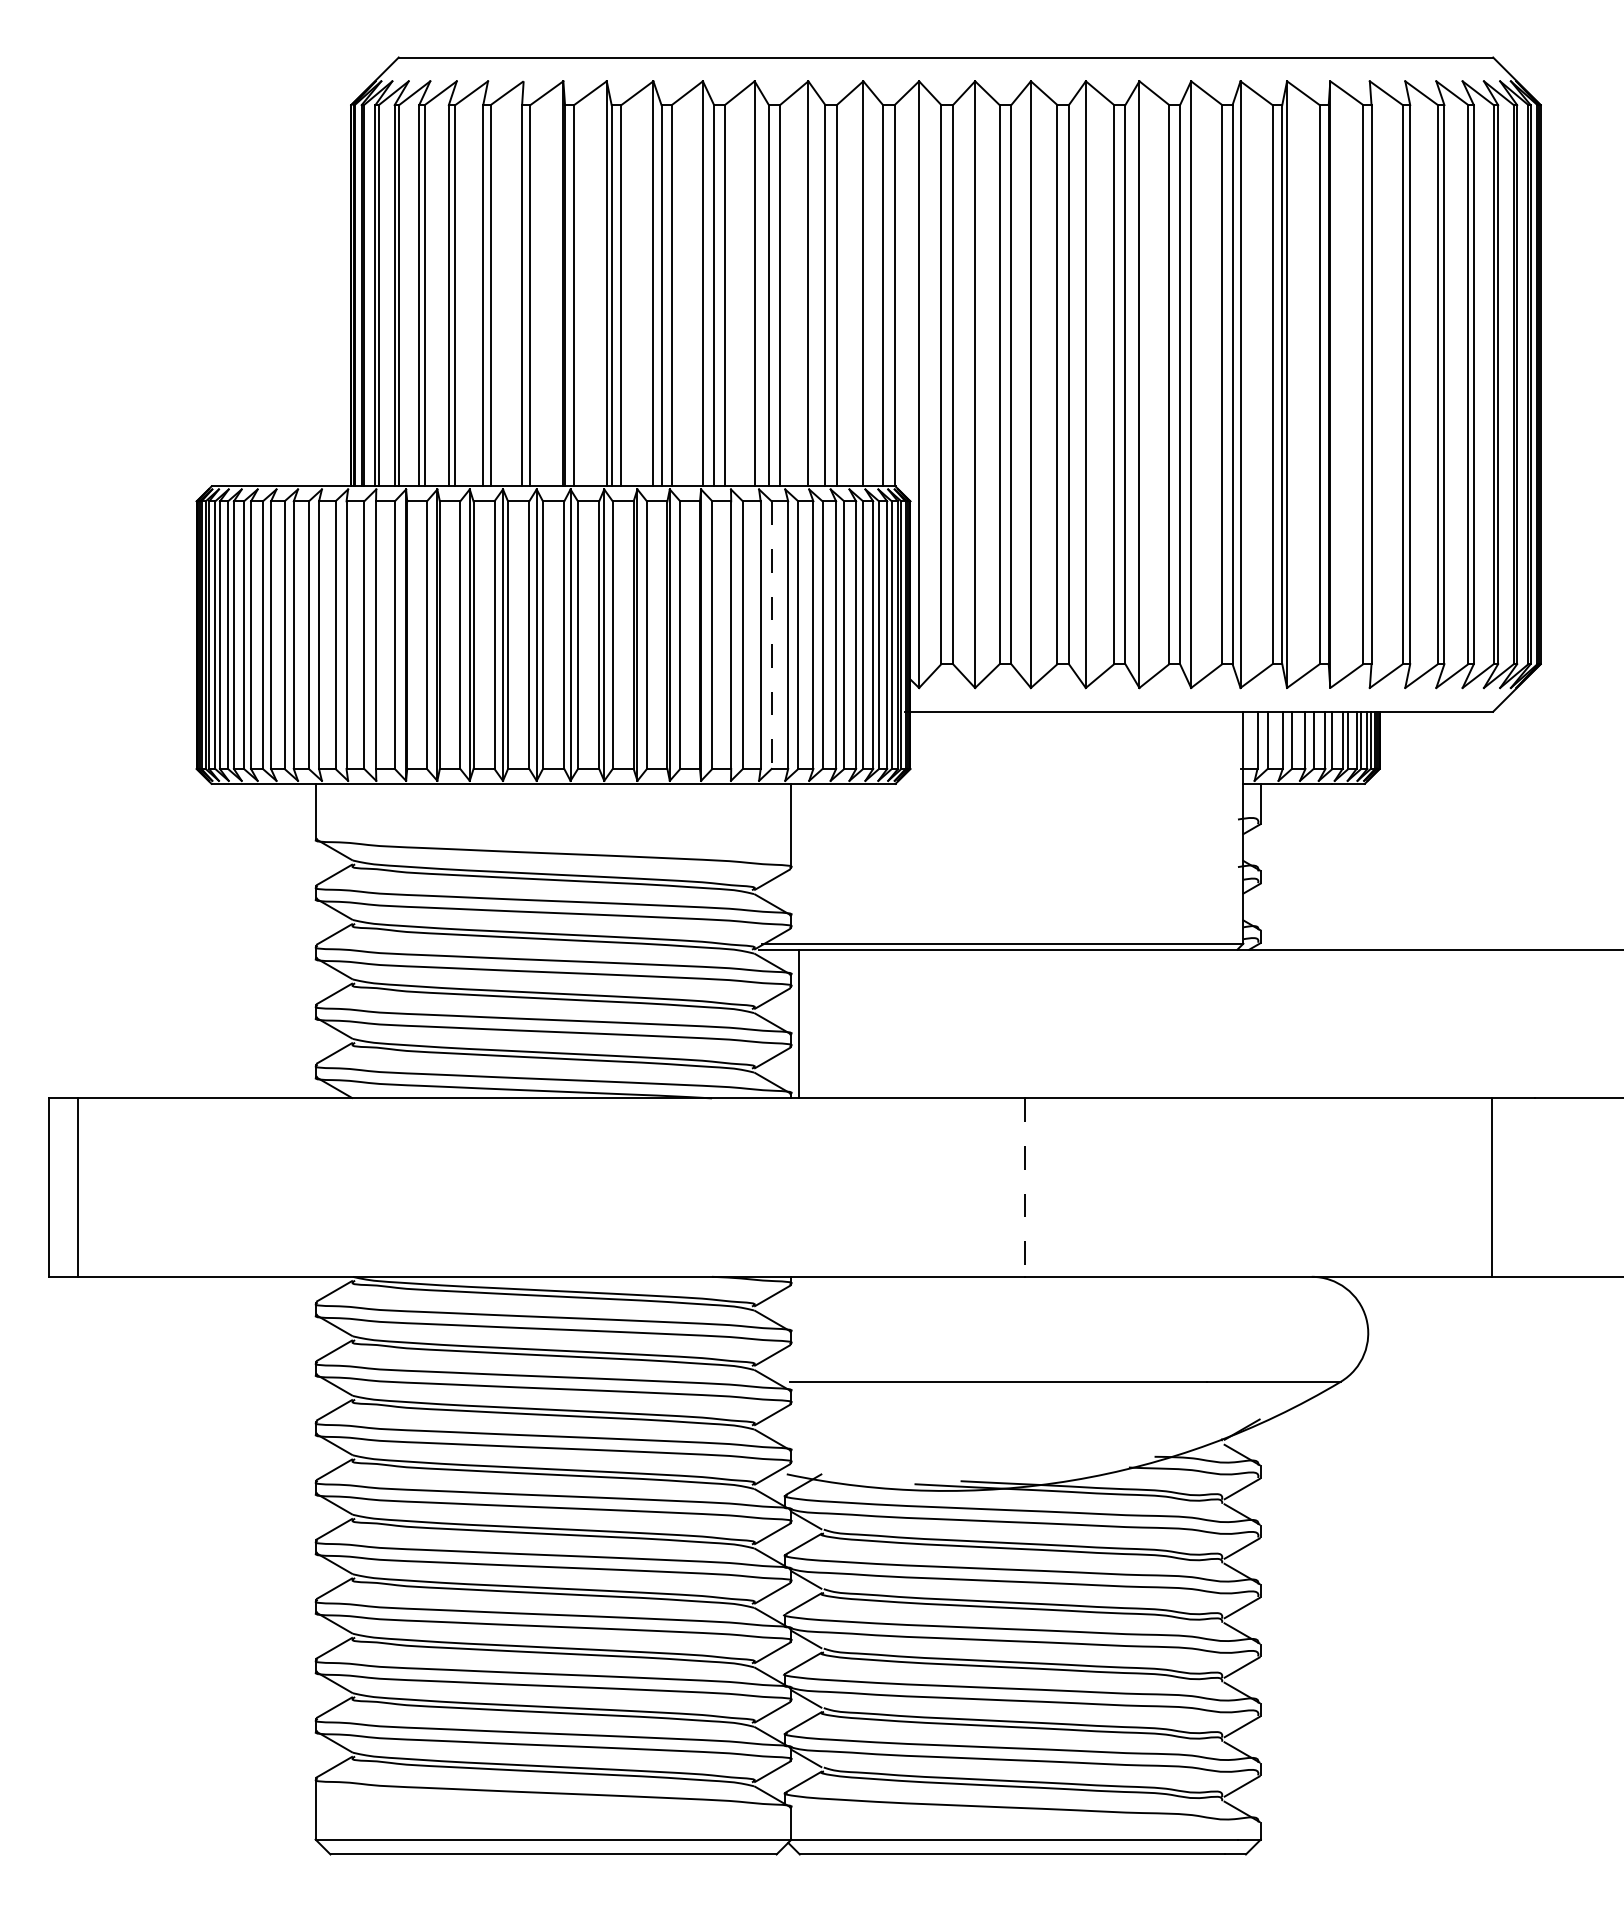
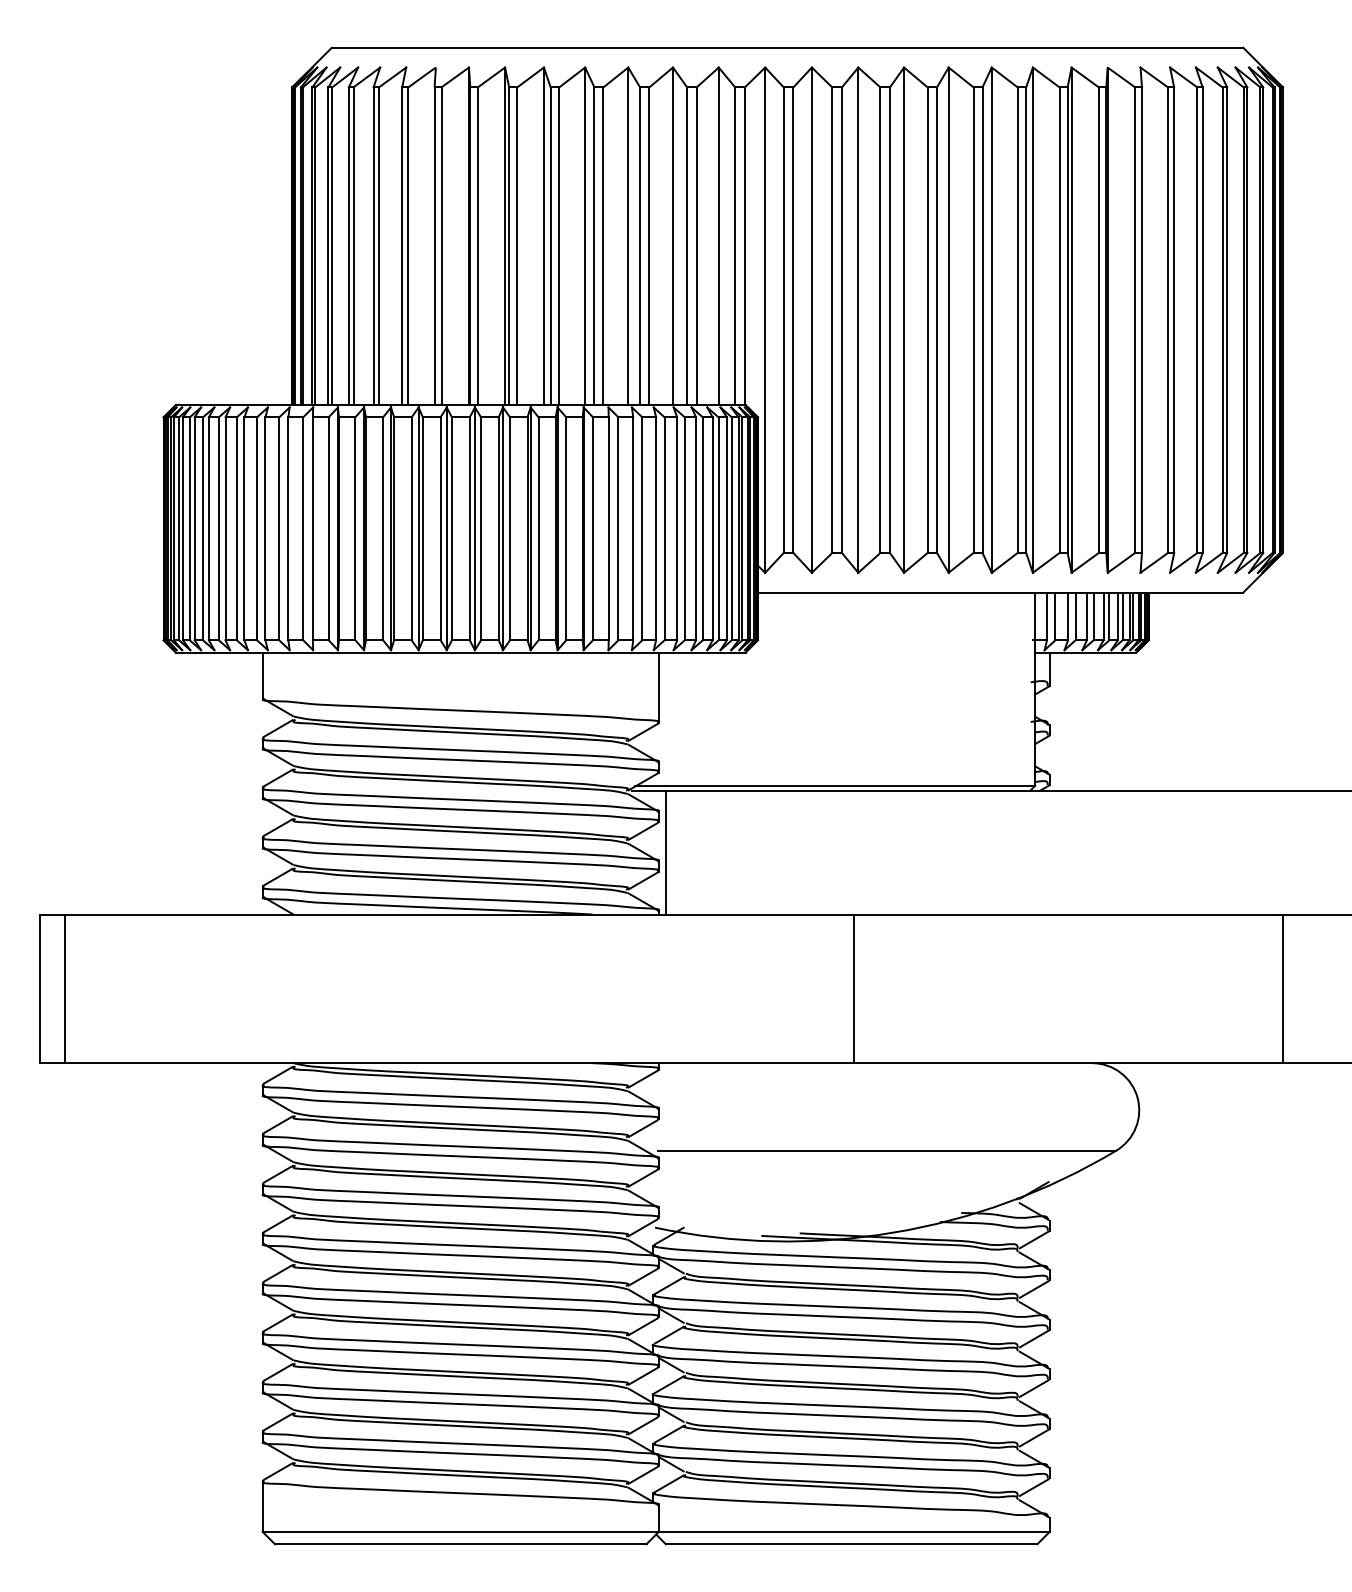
line: (771, 635) -> (642, 529), dashed -> solid
line: (1491, 1187) -> (1282, 988), moved
line: (1025, 1188) -> (853, 989), dashed -> solid

